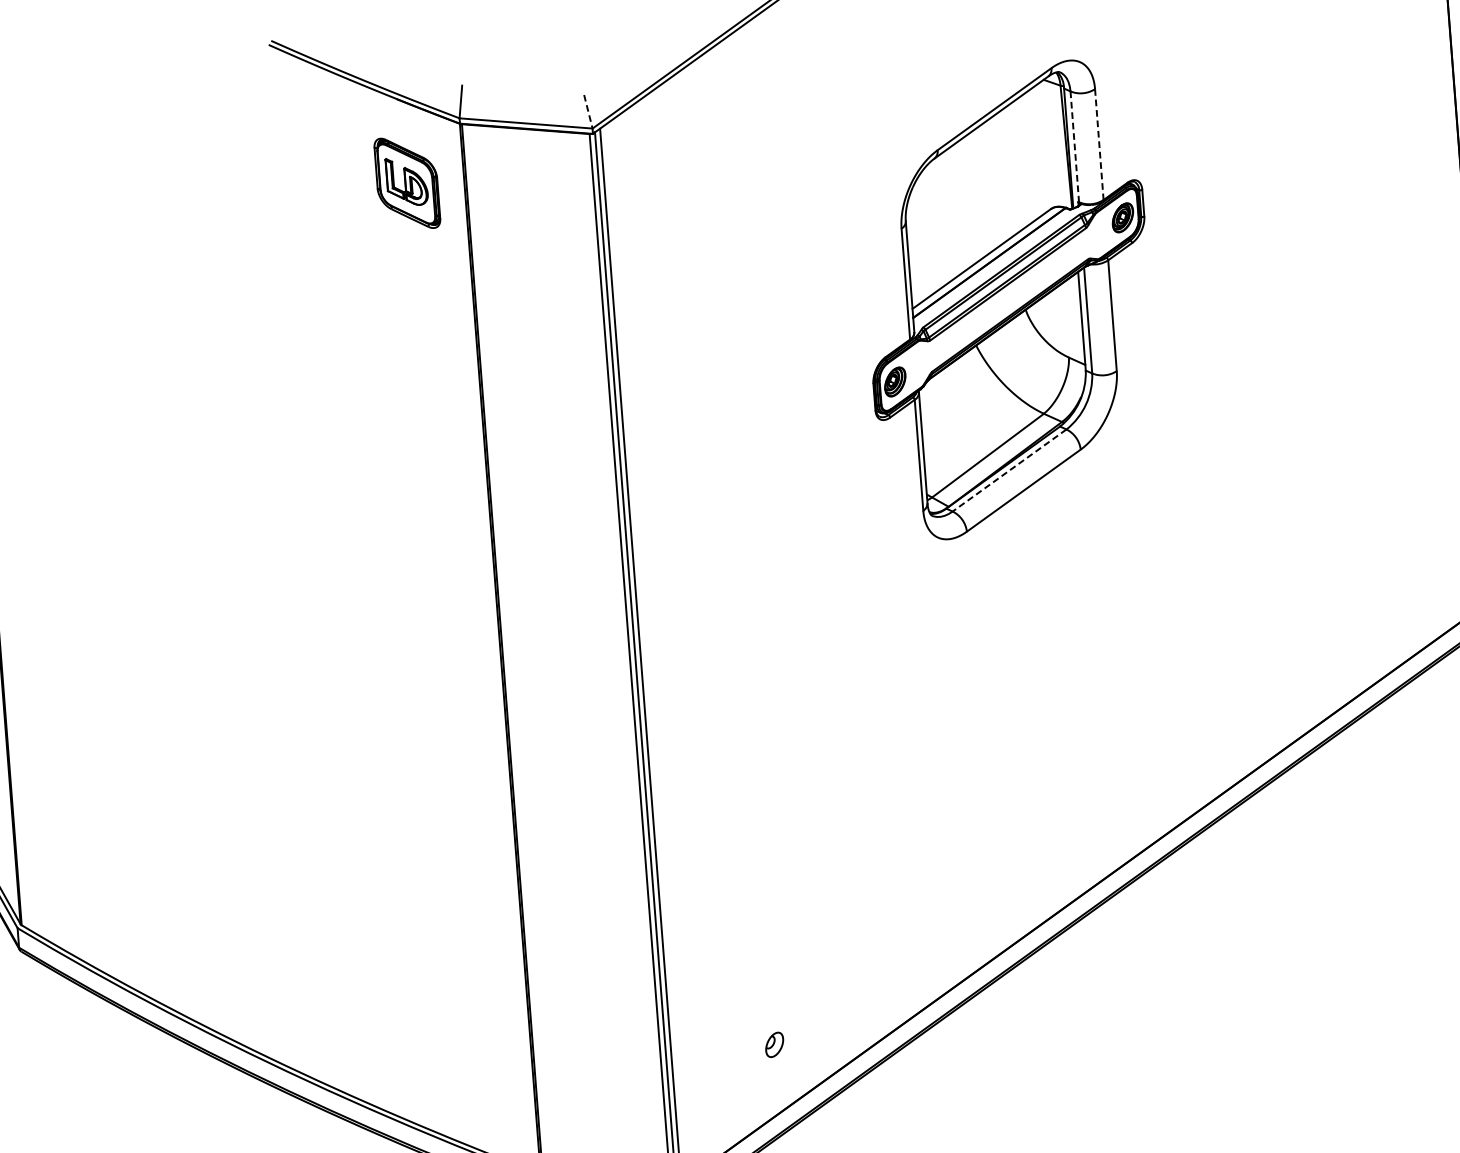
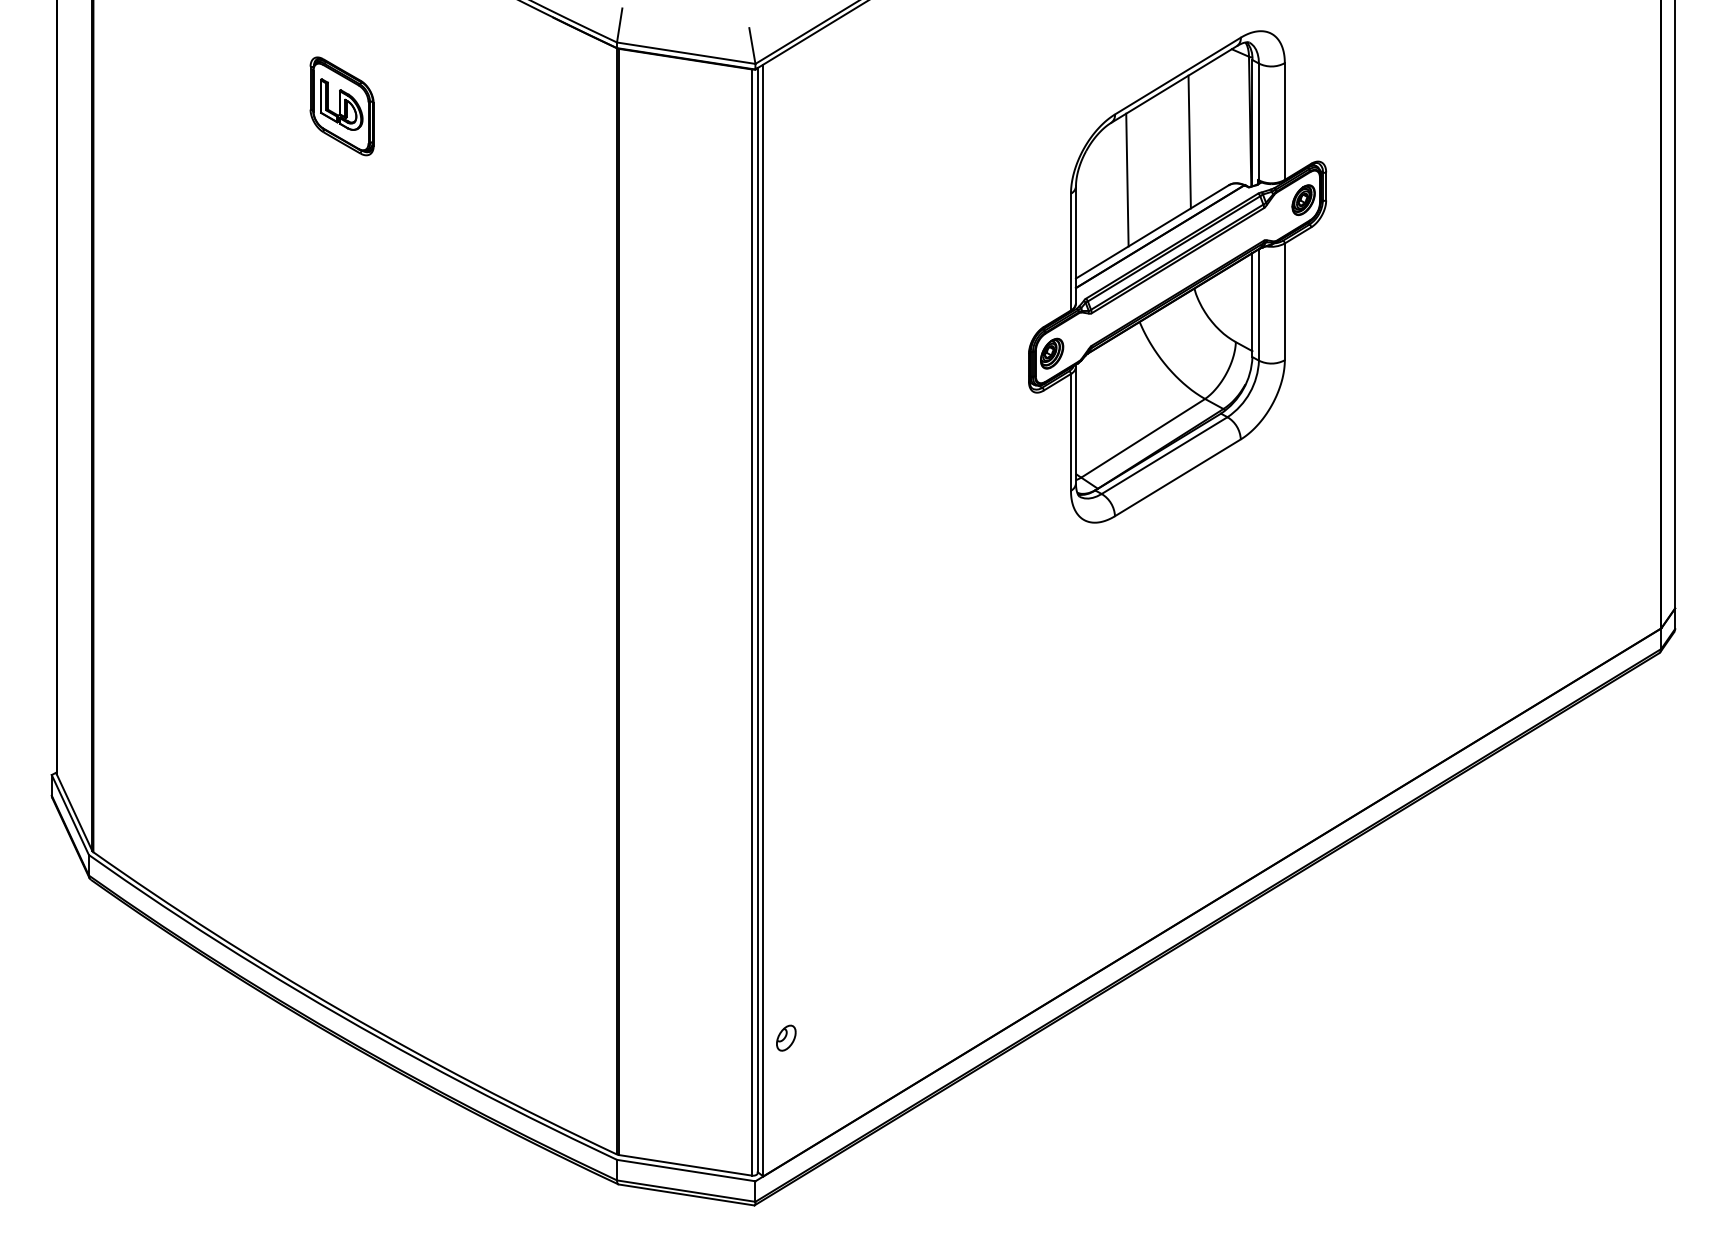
line: (588, 112) -> (752, 46), dashed -> solid
line: (1099, 145) -> (1284, 122), dashed -> solid
line: (1074, 147) -> (1258, 122), dashed -> solid
line: (1010, 170) -> (1189, 141), added
part: (406, 183) -> (341, 106), moved
line: (954, 211) -> (1127, 179), added
line: (1009, 470) -> (1164, 455), dashed -> solid
part: (774, 1044) -> (786, 1037), moved

